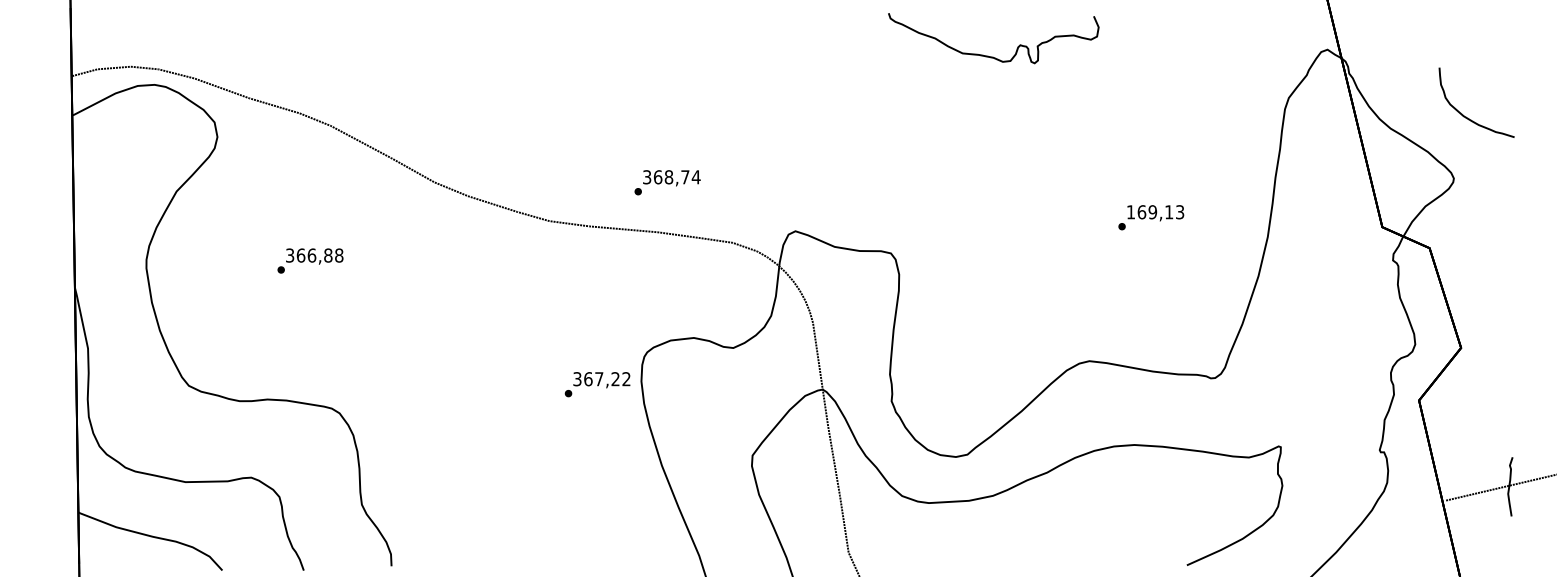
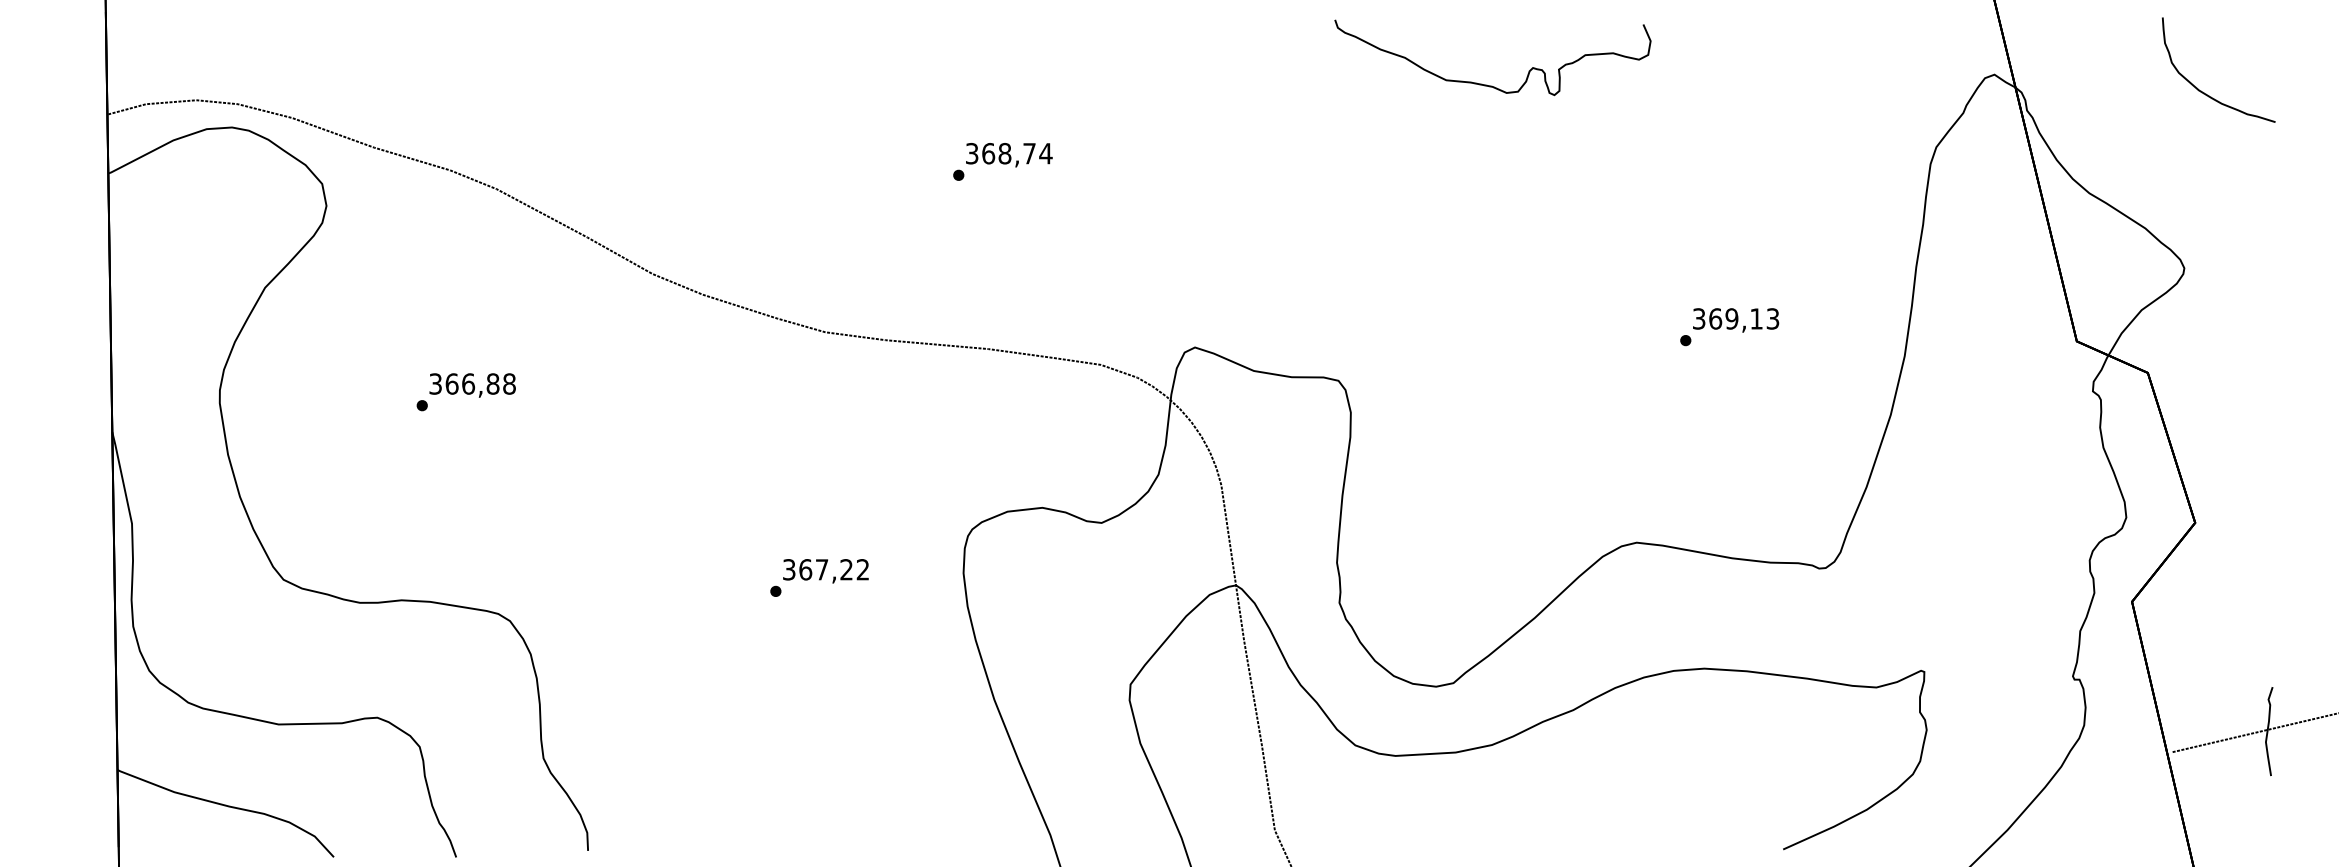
curve: (1466, 116) -> (2203, 90), moved
text: (667, 182) -> (1002, 161), moved
text: (1131, 212) -> (1699, 319), 169,13 -> 369,13
text: (597, 384) -> (819, 577), moved

